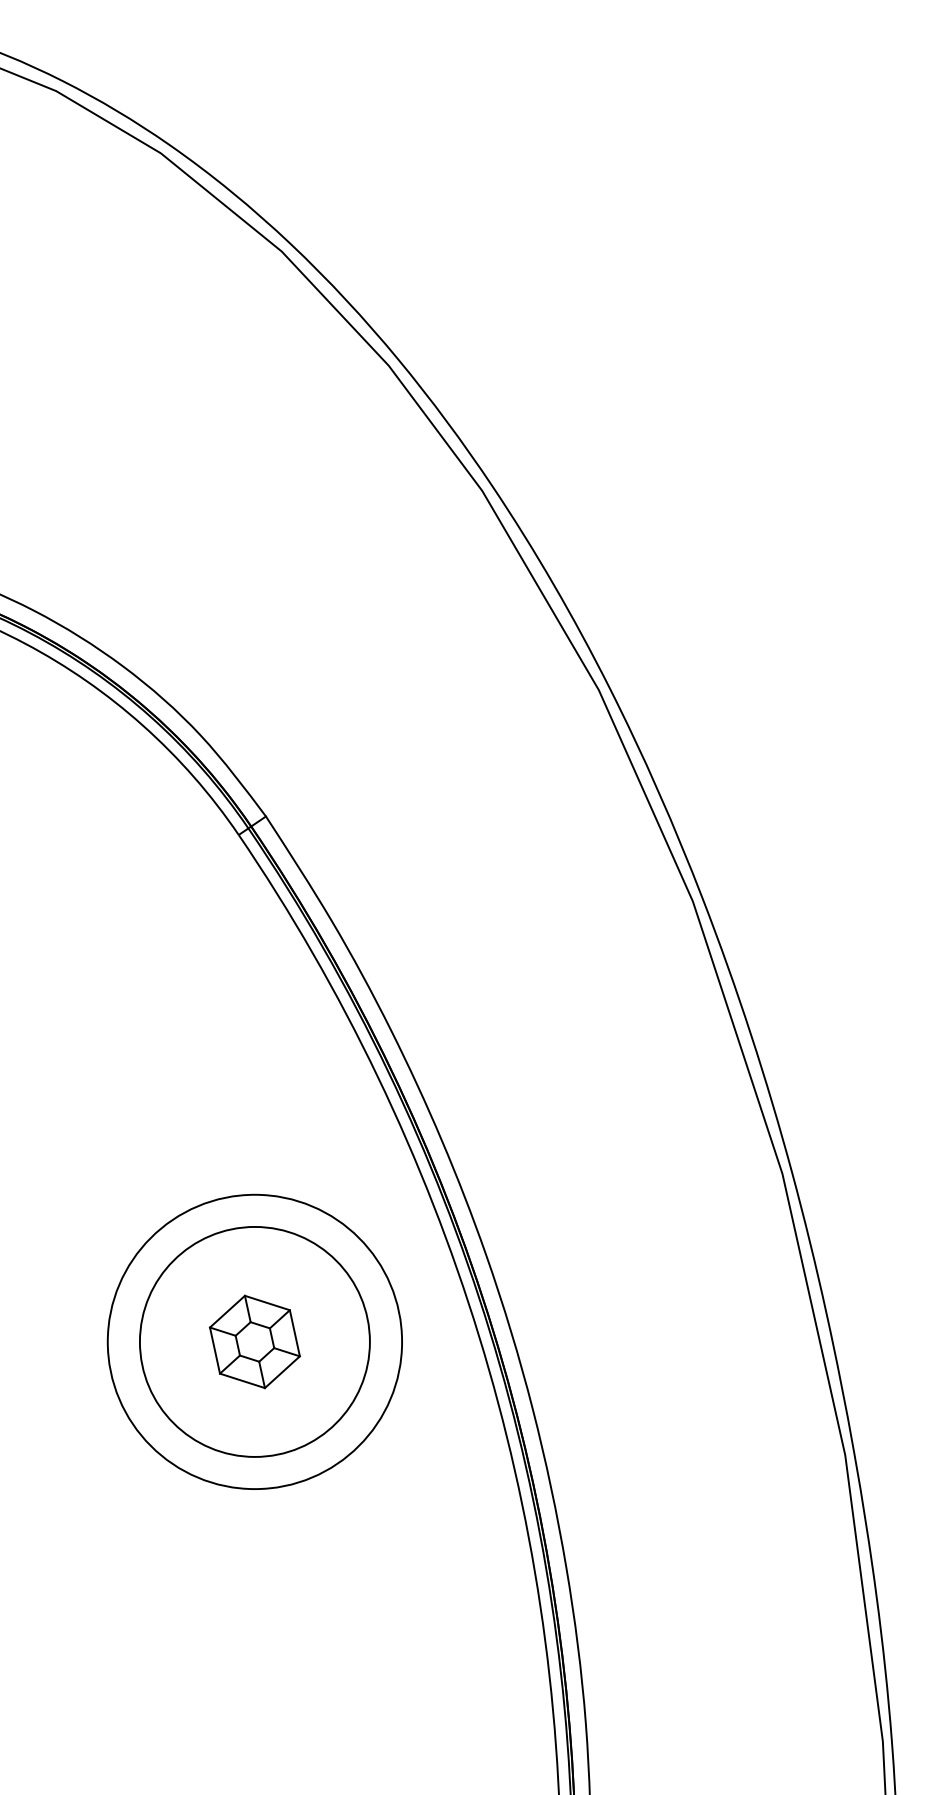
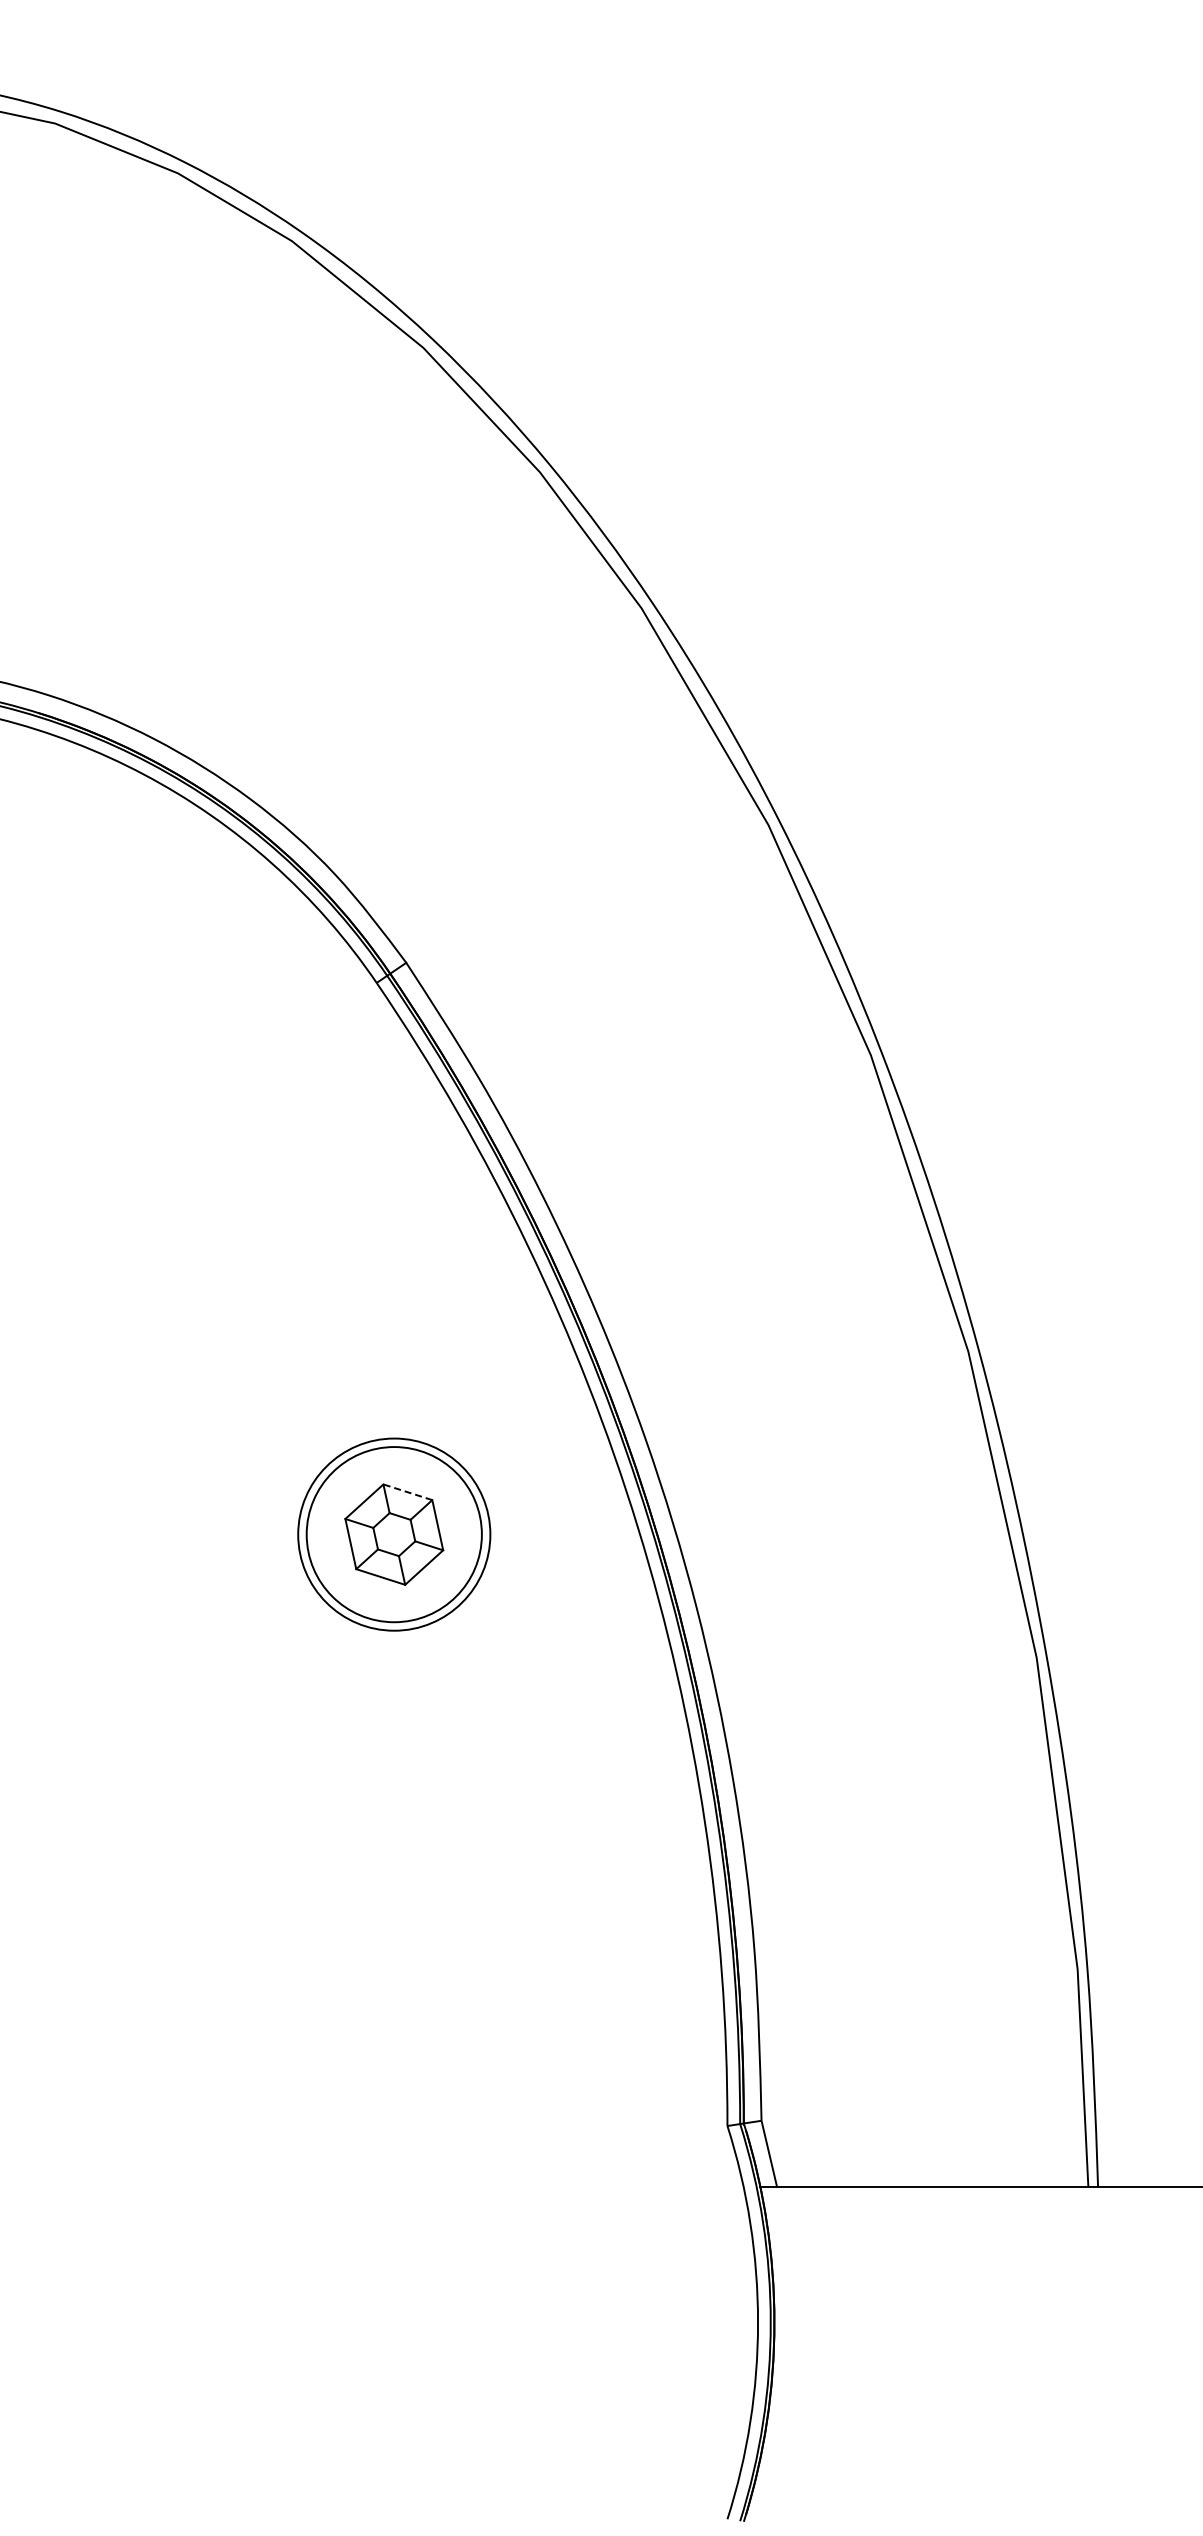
line: (267, 1303) -> (407, 1492), solid -> dashed
circle: (255, 1341) -> (394, 1534), size x0.6
circle: (255, 1341) -> (394, 1534), size x0.7

